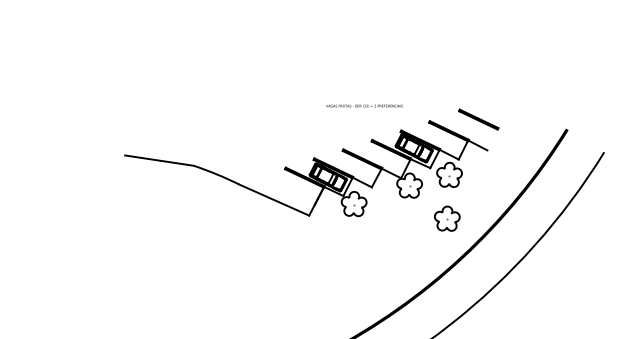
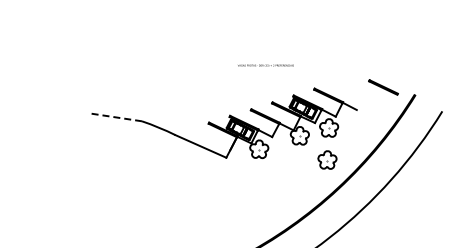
text: (364, 105) -> (265, 65), moved
line: (478, 119) -> (383, 87), moved
line: (160, 160) -> (117, 117), solid -> dashed

